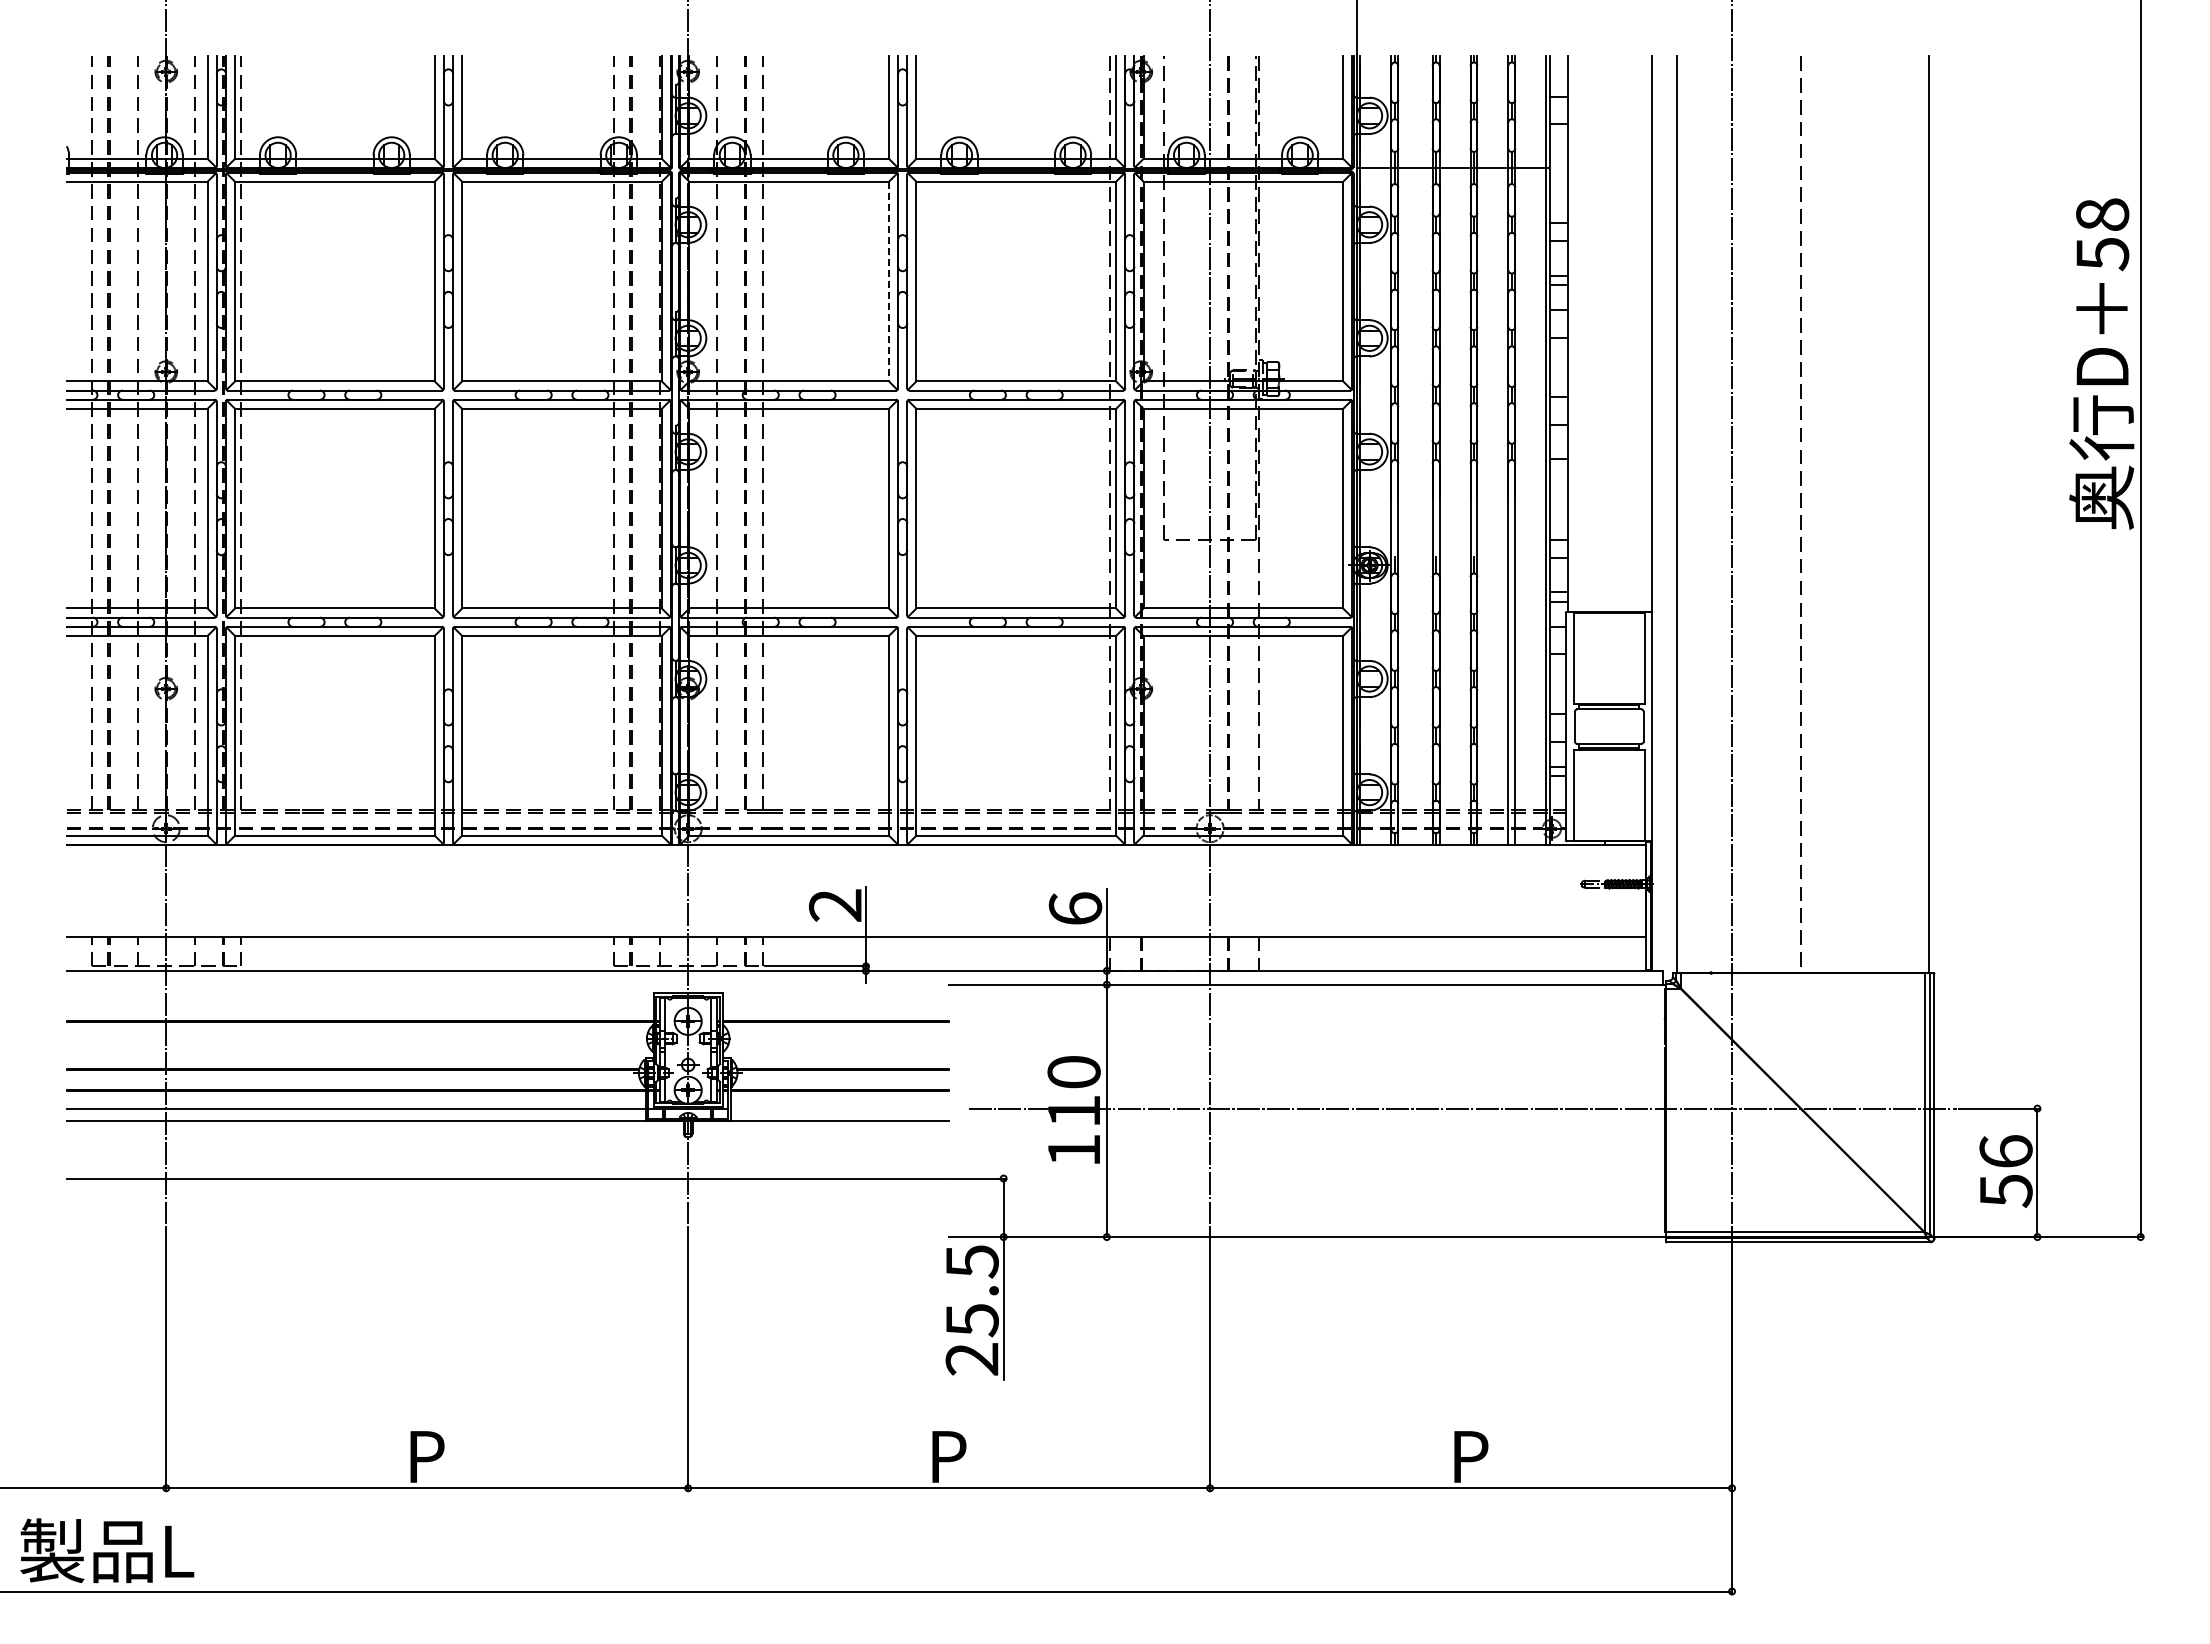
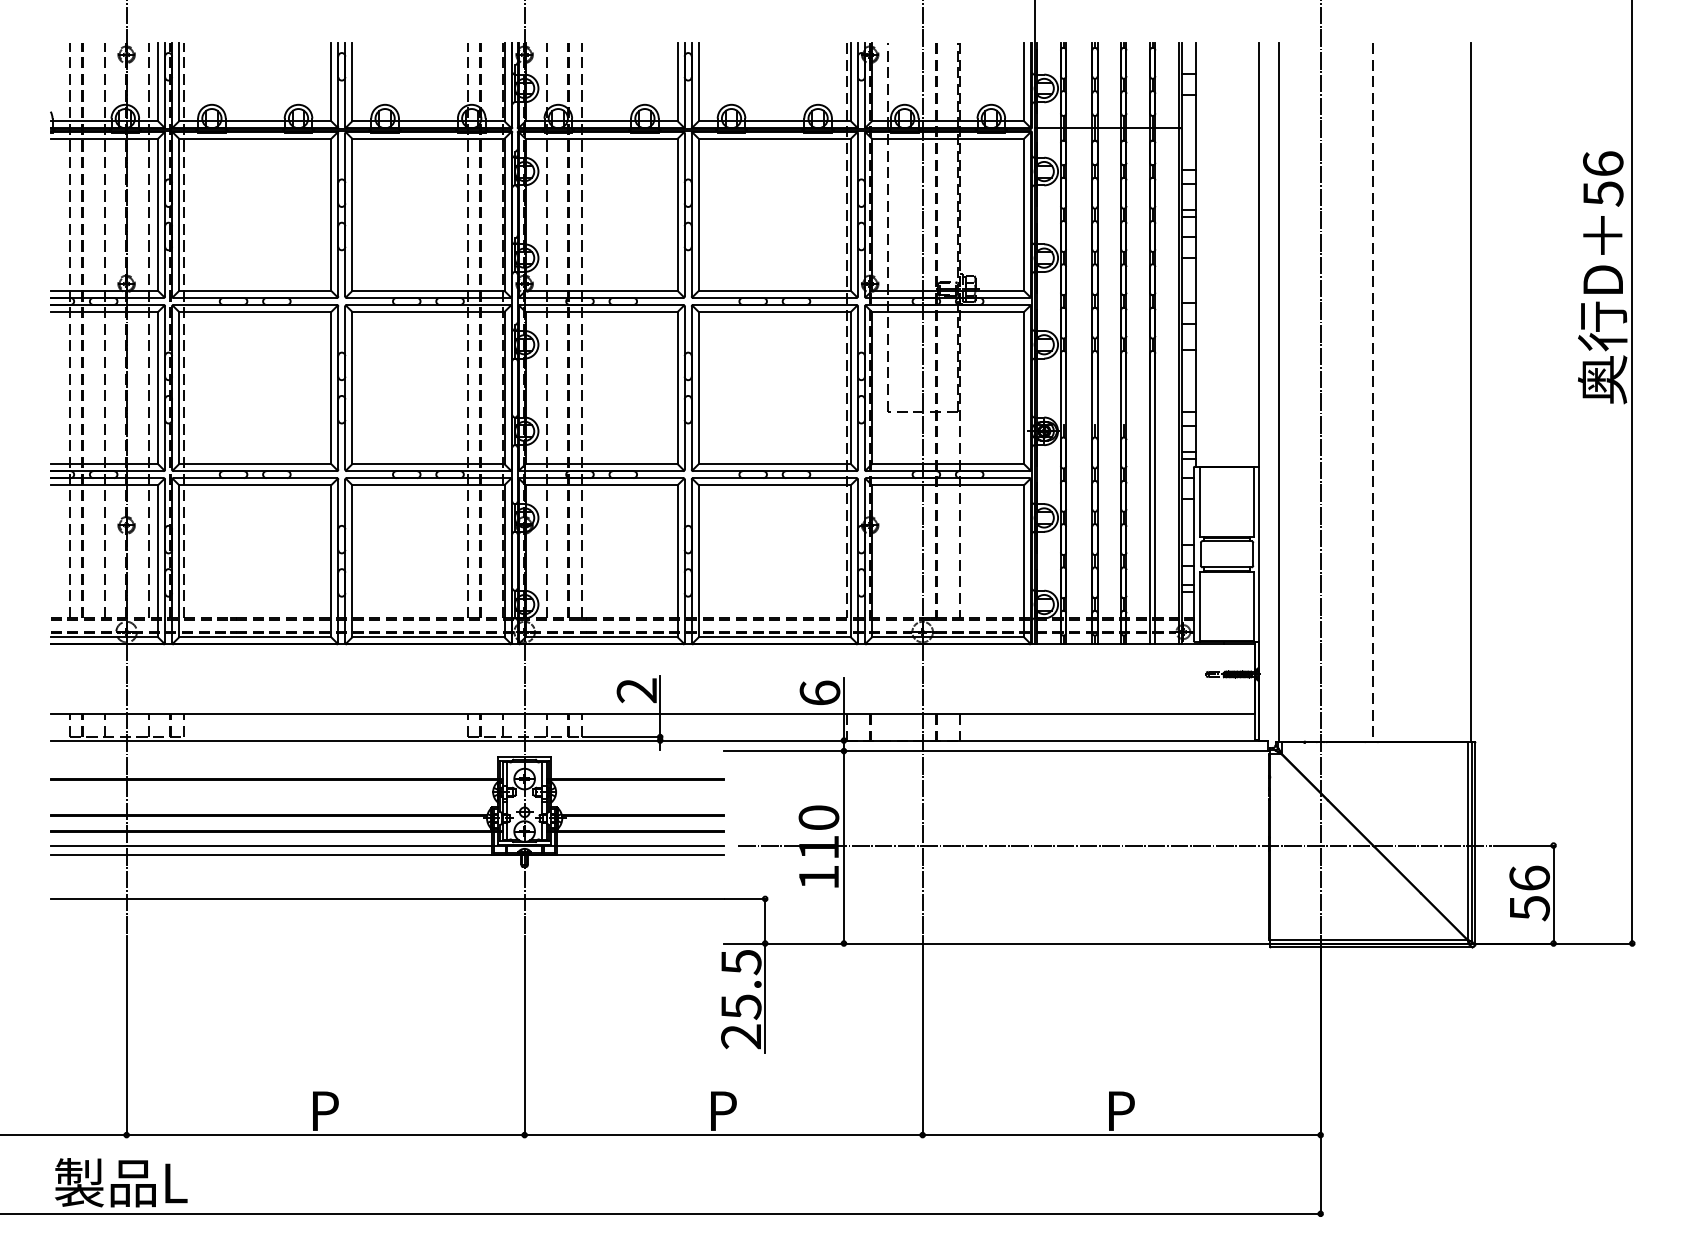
text: (2102, 214) -> (1603, 163), 58 -> 56
line: (888, 281) -> (677, 214), dashed -> solid
line: (839, 1108) -> (640, 845), added
text: (107, 1550) -> (121, 1182), moved

